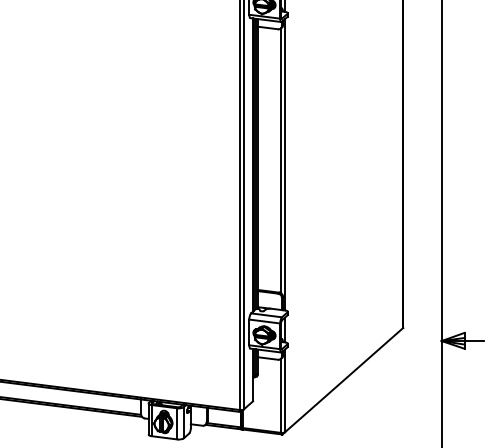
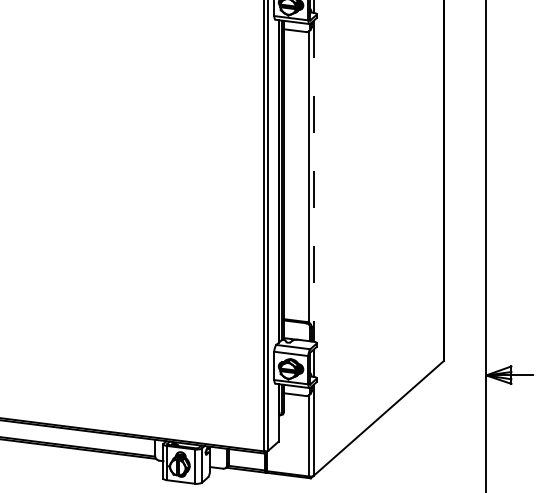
line: (284, 164) -> (313, 181), solid -> dashed

